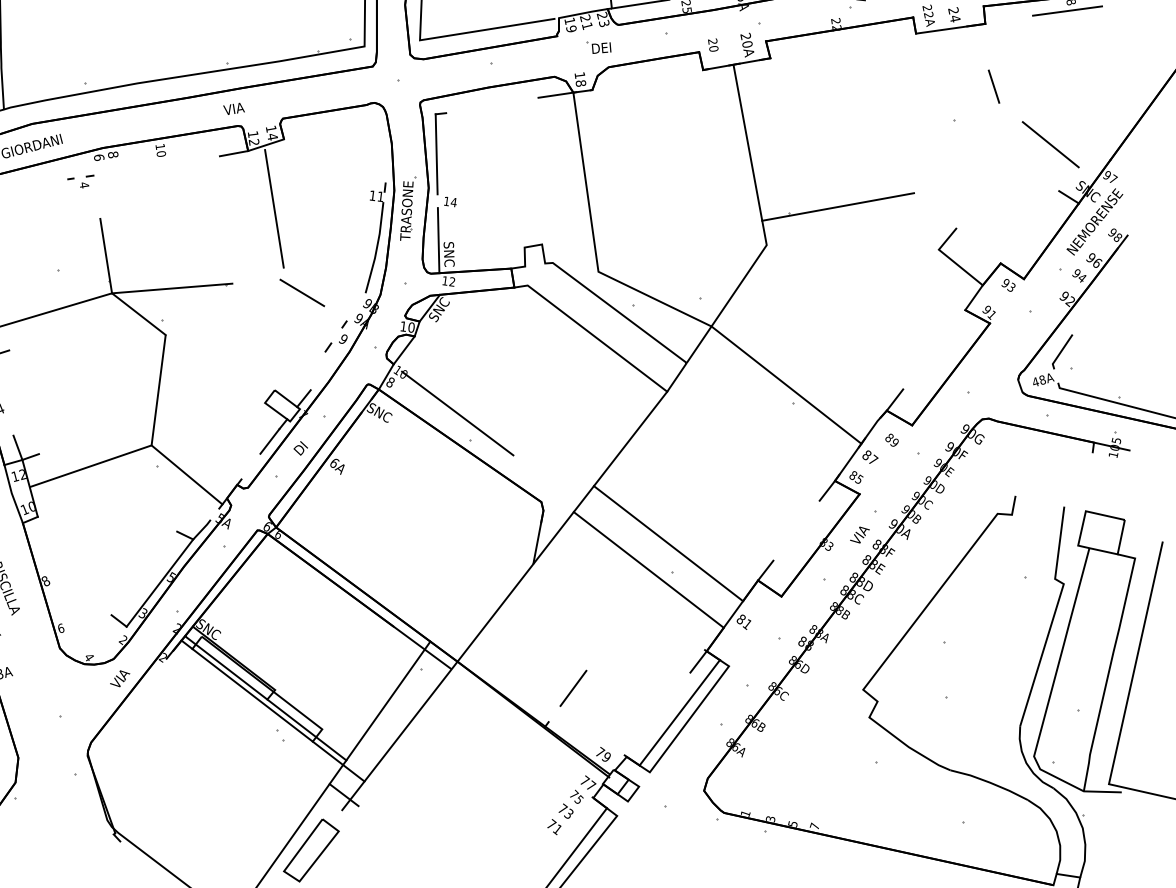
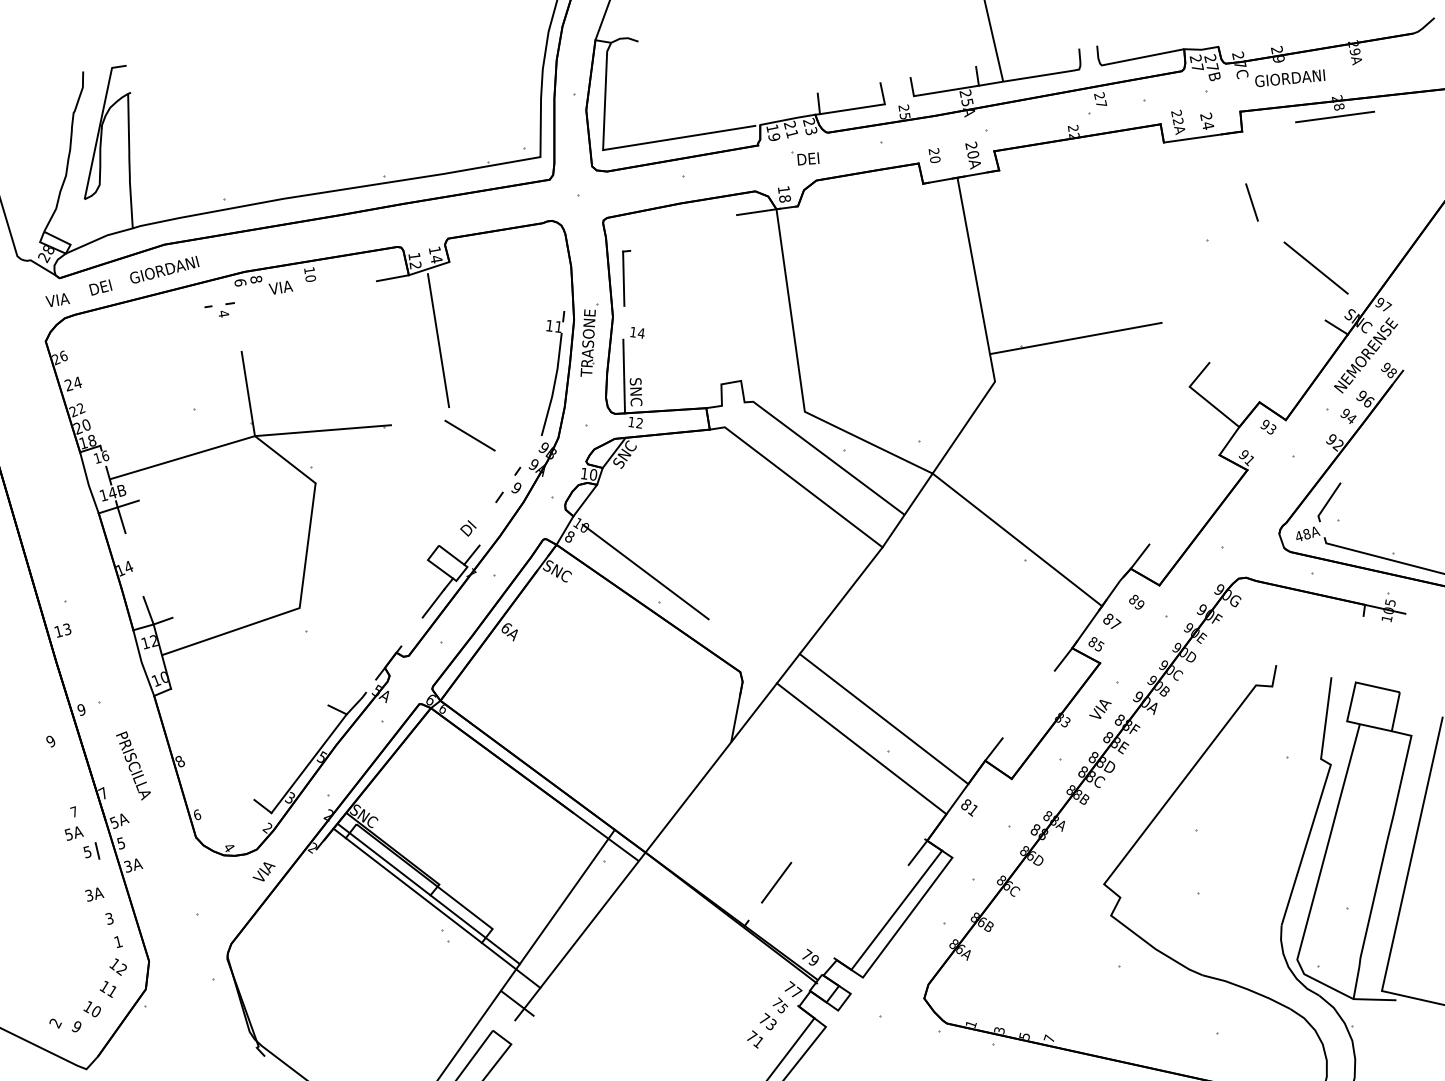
text: (233, 108) -> (280, 287), moved
part: (440, 153) -> (626, 278), size x0.6
text: (300, 448) -> (468, 528), moved
line: (186, 475) -> (339, 641), removed

